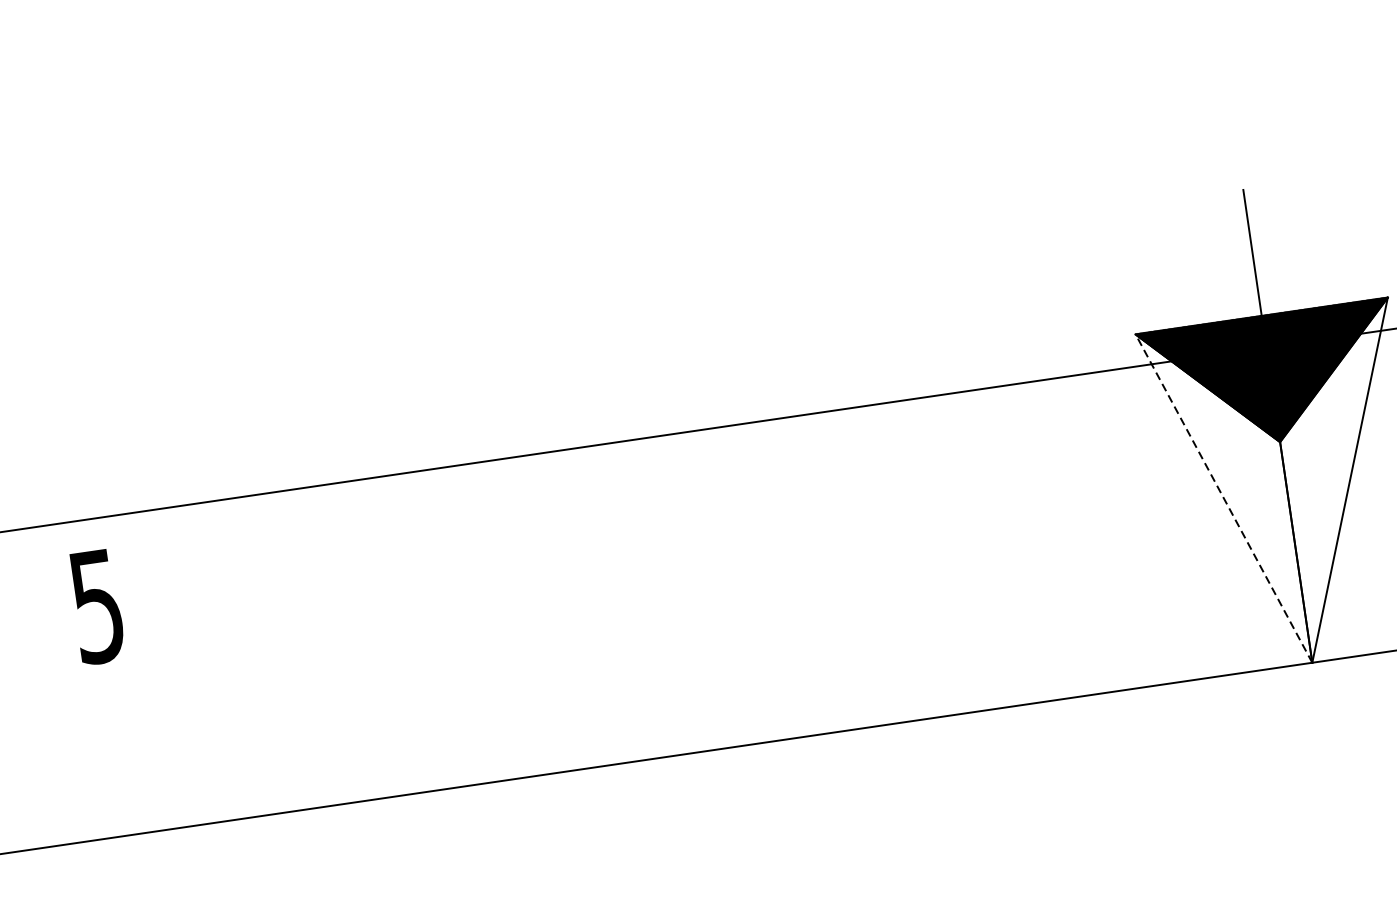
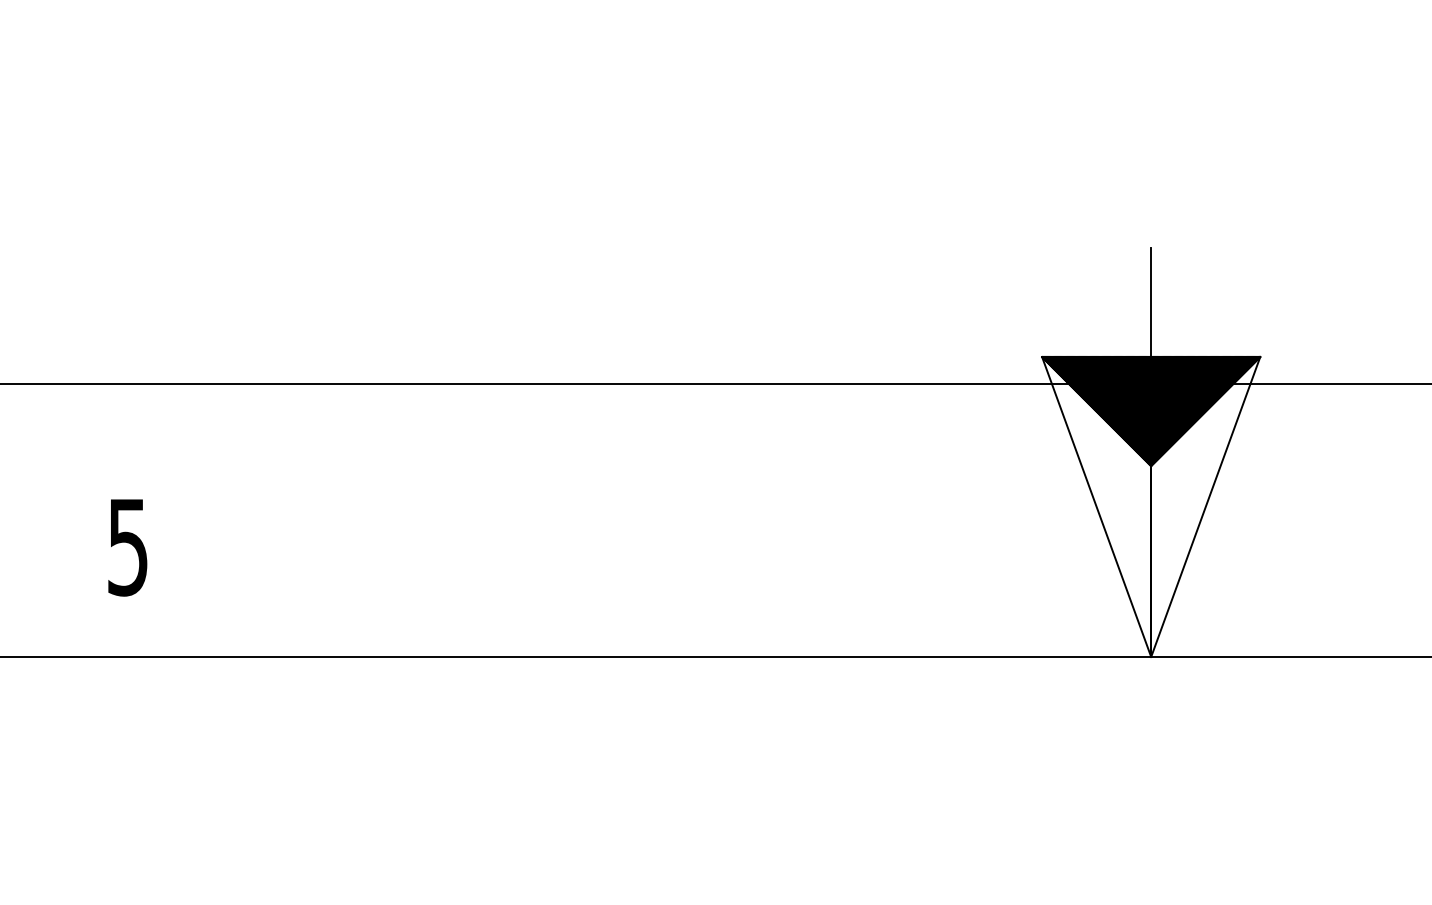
line: (1223, 499) -> (1096, 507), dashed -> solid
text: (96, 606) -> (127, 547), moved

